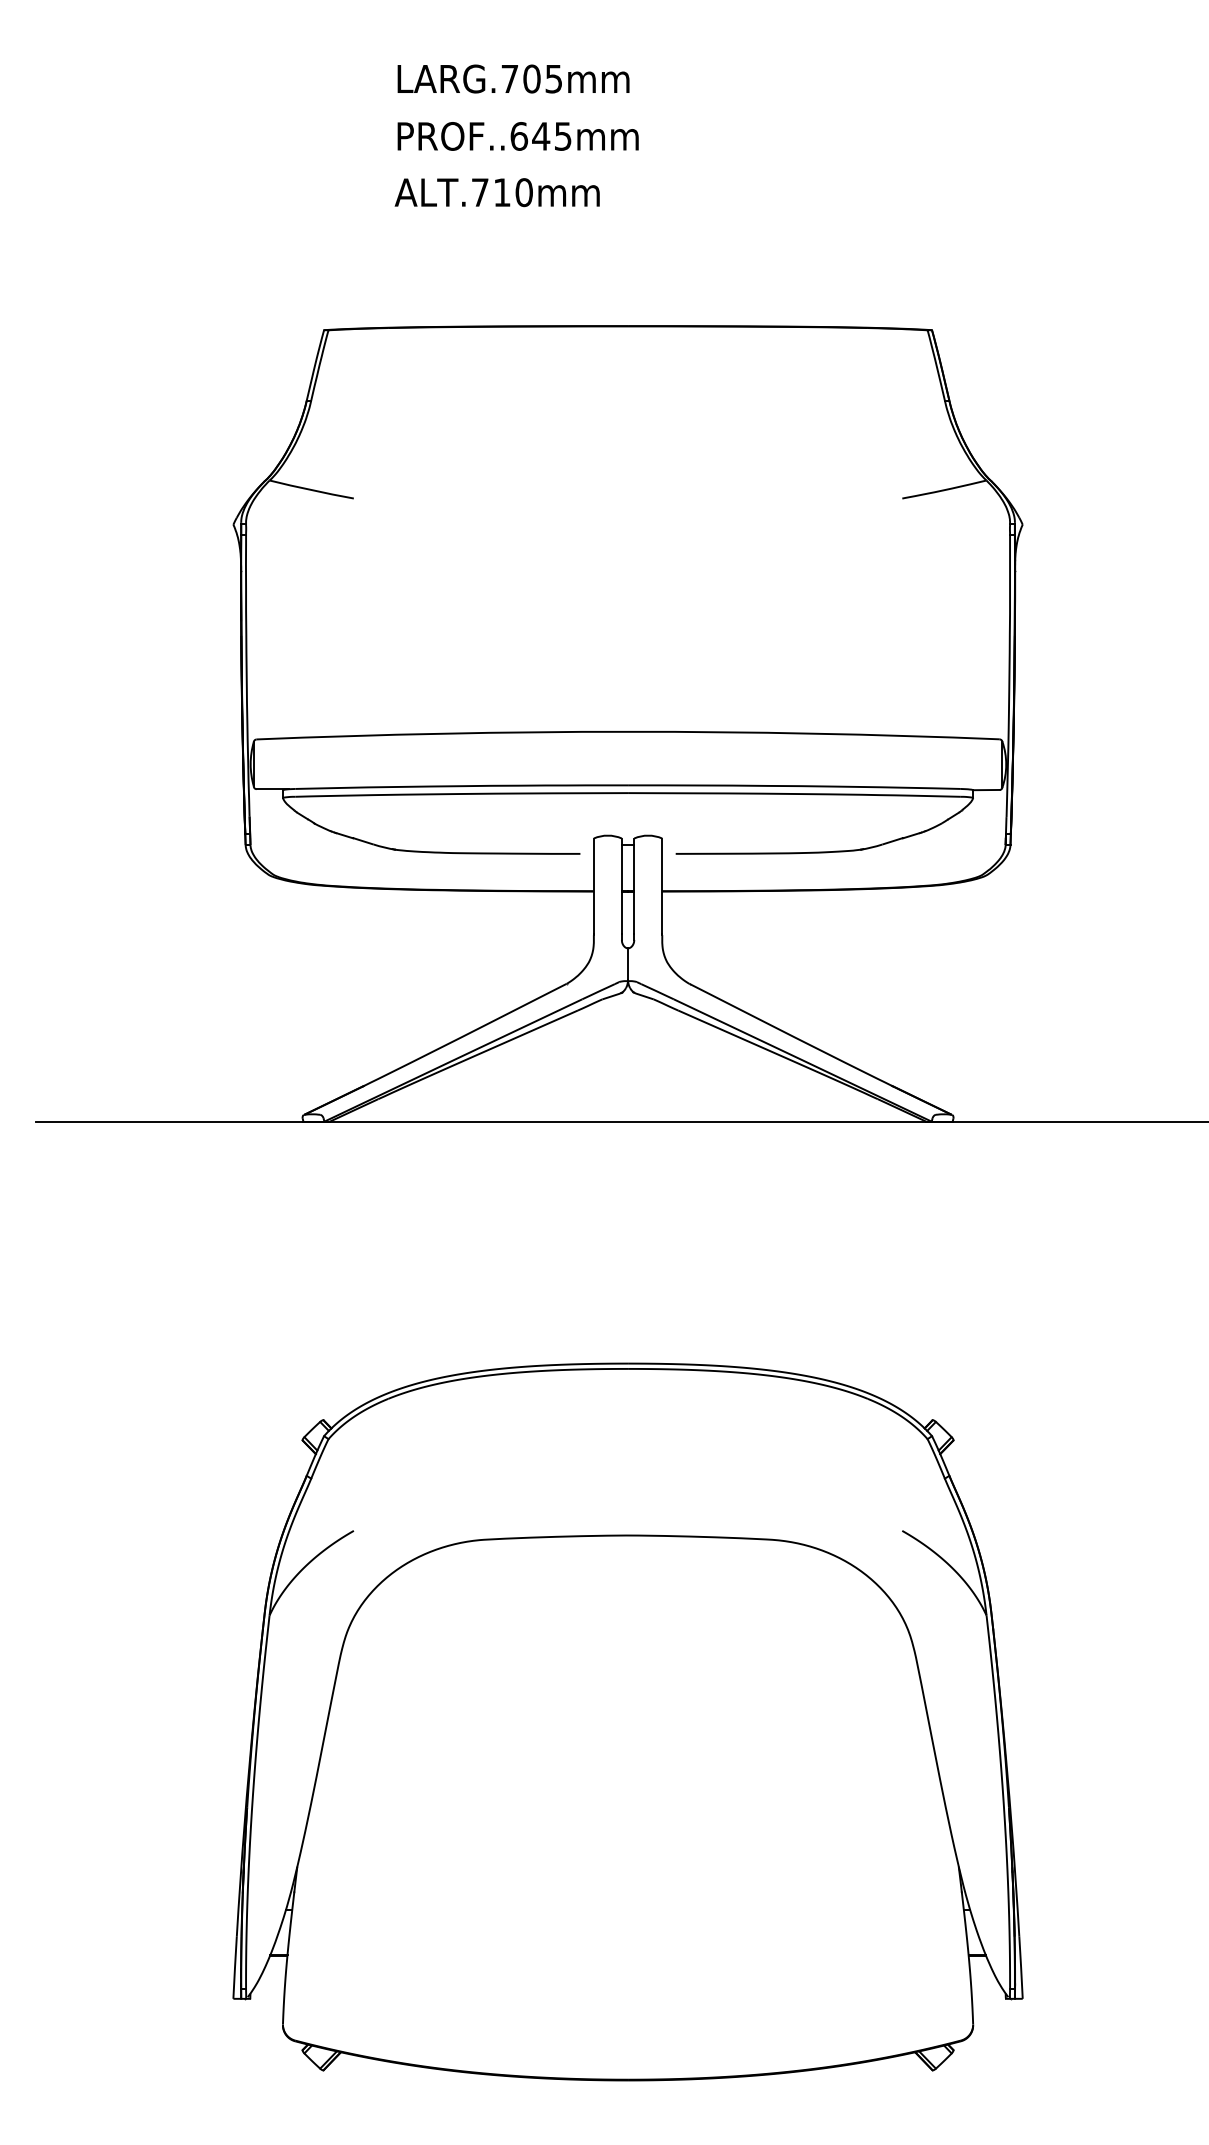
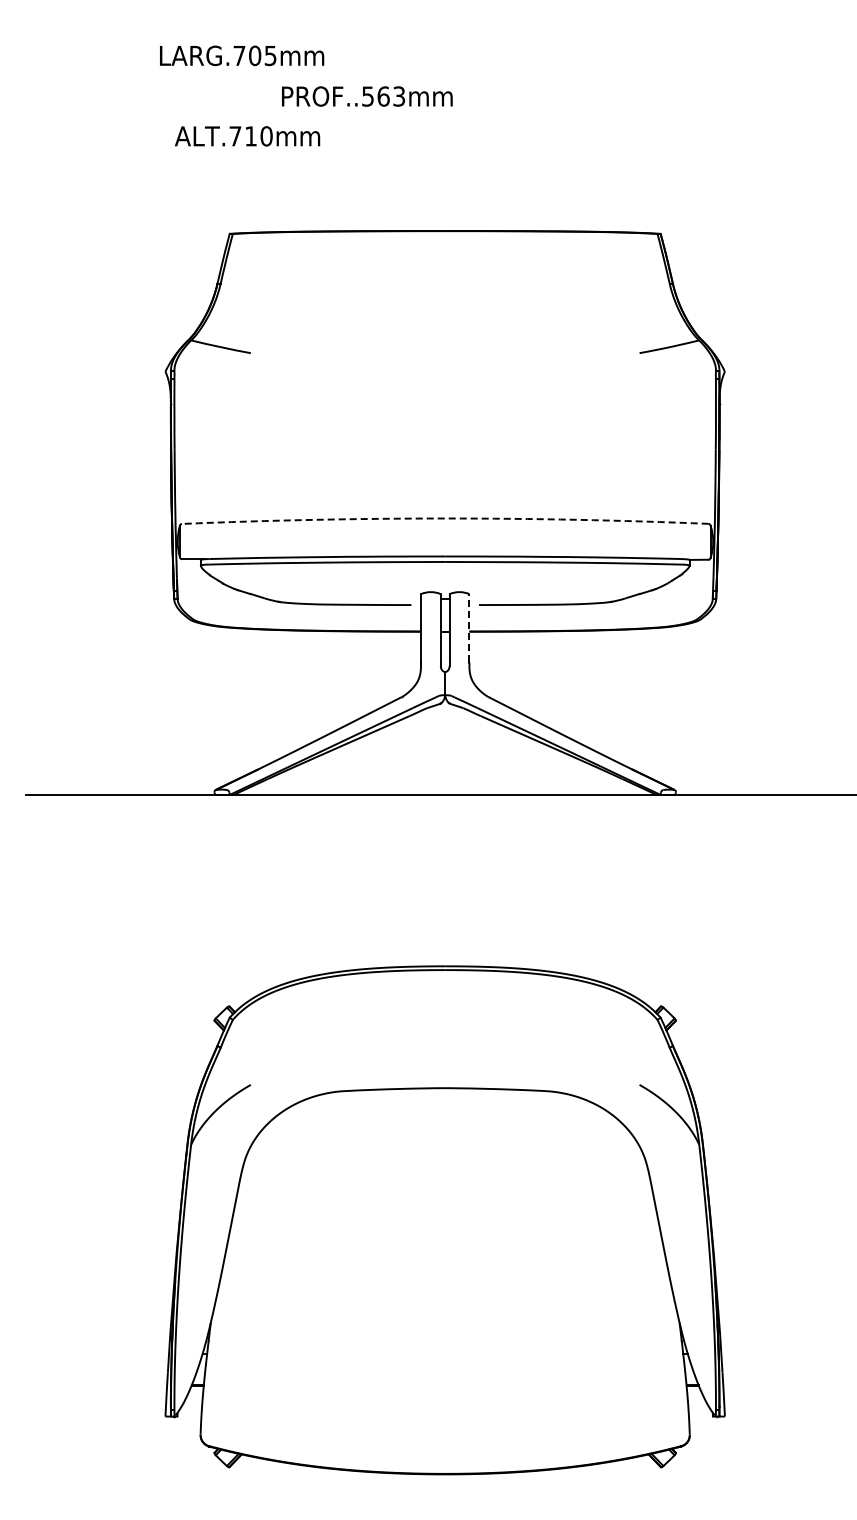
text: (514, 78) -> (242, 55), moved
text: (541, 136) -> (383, 96), PROF..645mm -> PROF..563mm
text: (497, 192) -> (247, 136), moved
arc: (628, 731) -> (445, 518), solid -> dashed
line: (662, 885) -> (469, 627), solid -> dashed

